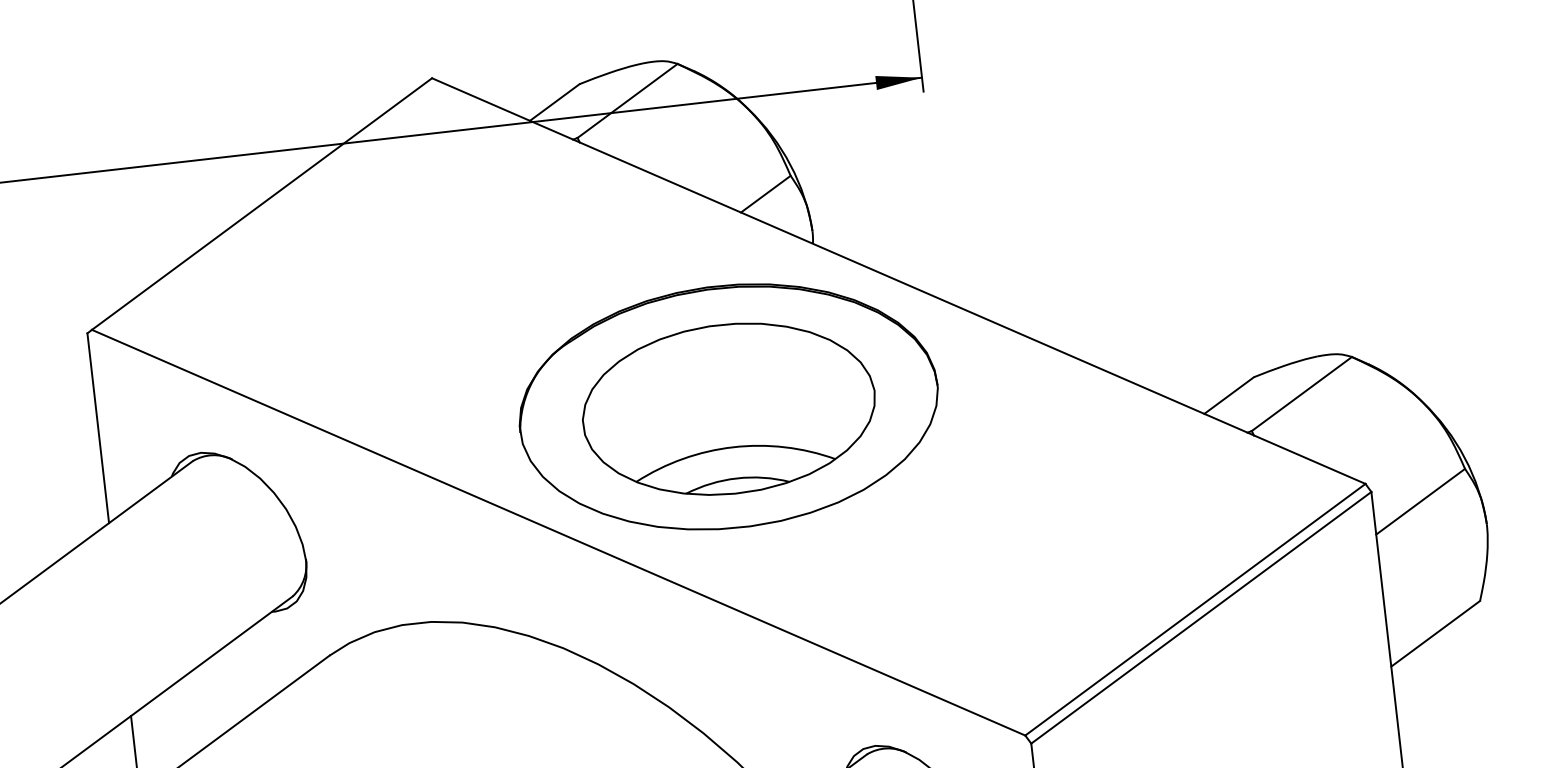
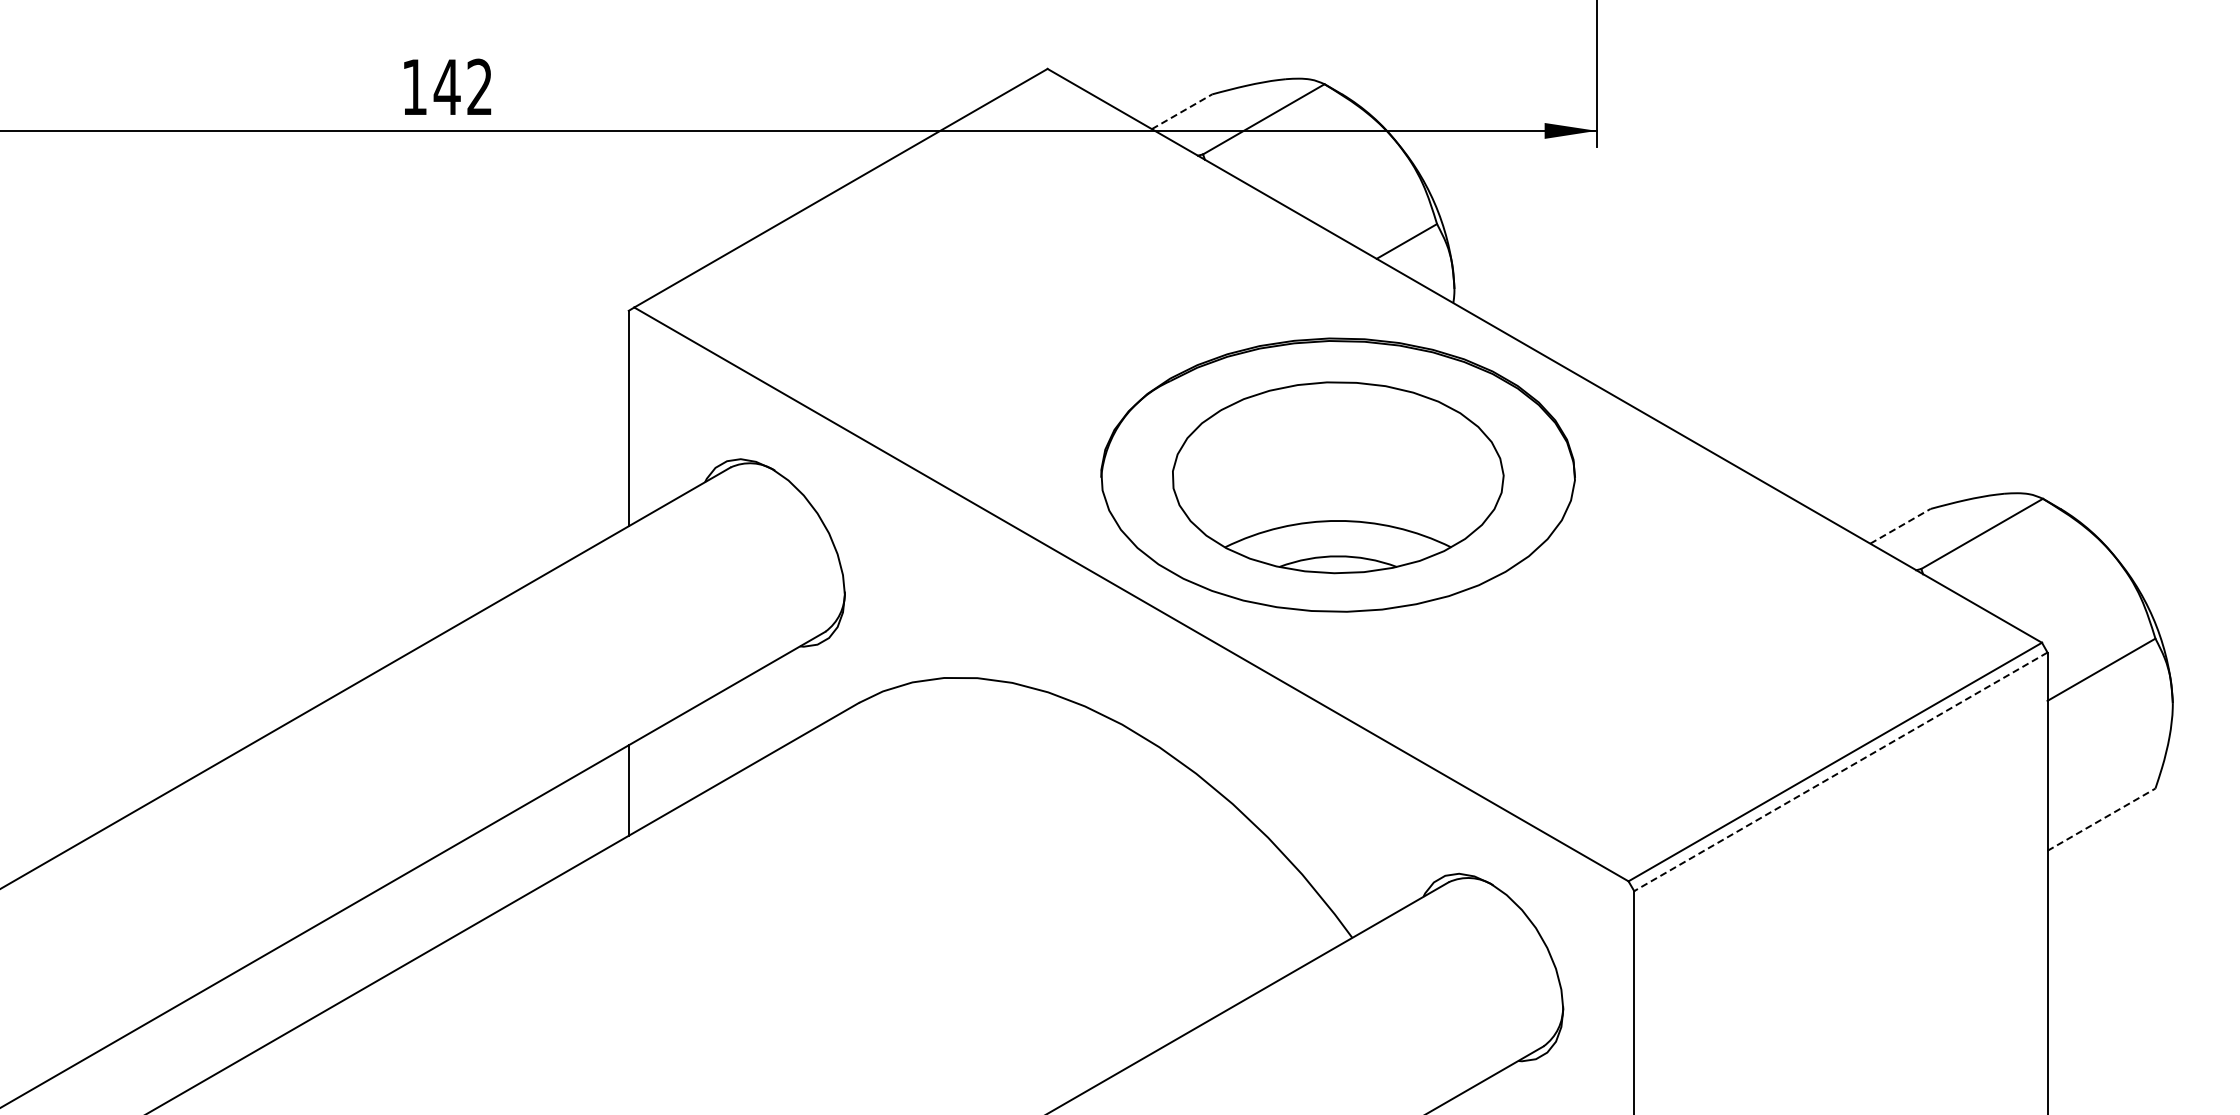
line: (555, 102) -> (1182, 111), solid -> dashed
line: (1229, 395) -> (1900, 526), solid -> dashed
line: (1200, 617) -> (1840, 771), solid -> dashed
line: (1435, 633) -> (2101, 819), solid -> dashed

